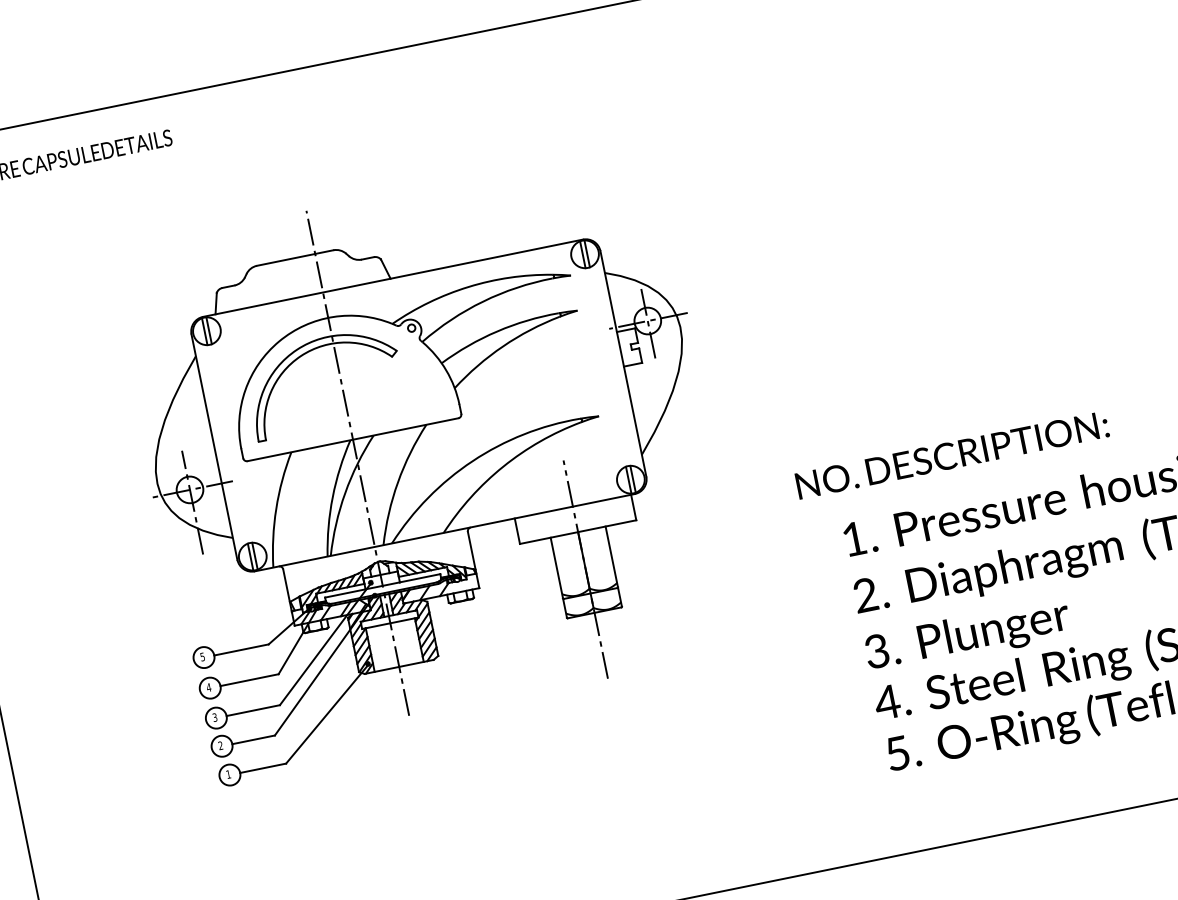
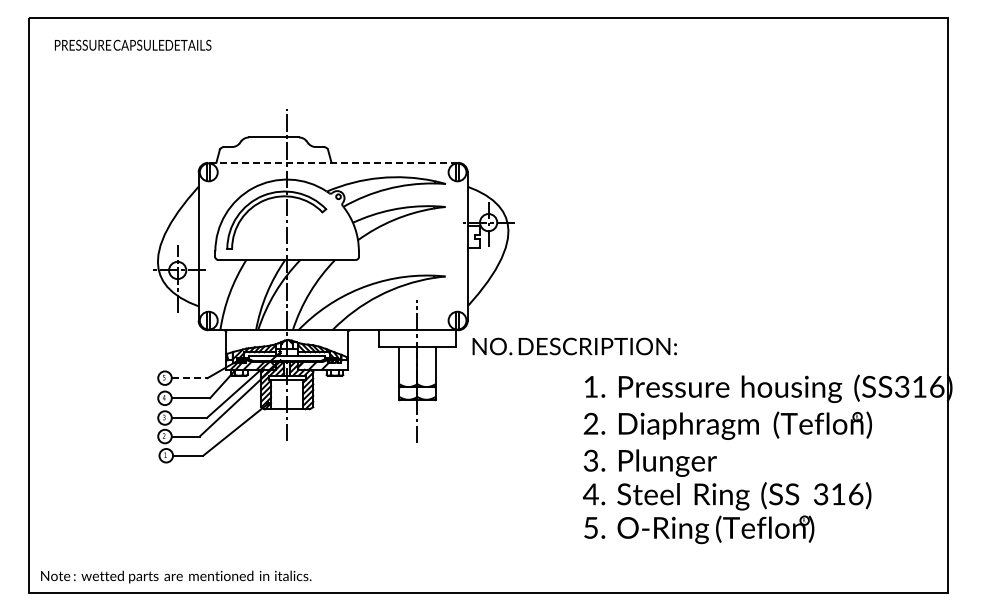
line: (393, 277) -> (333, 162), solid -> dashed
text: (951, 455) -> (574, 346), moved
line: (241, 650) -> (189, 378), solid -> dashed

